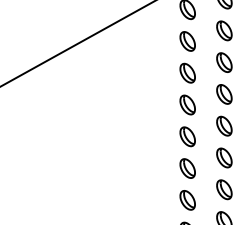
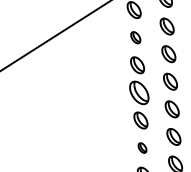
part: (187, 41) -> (135, 37), size x0.7
part: (187, 104) -> (139, 92), size x1.4
part: (187, 168) -> (142, 148), size x0.6

